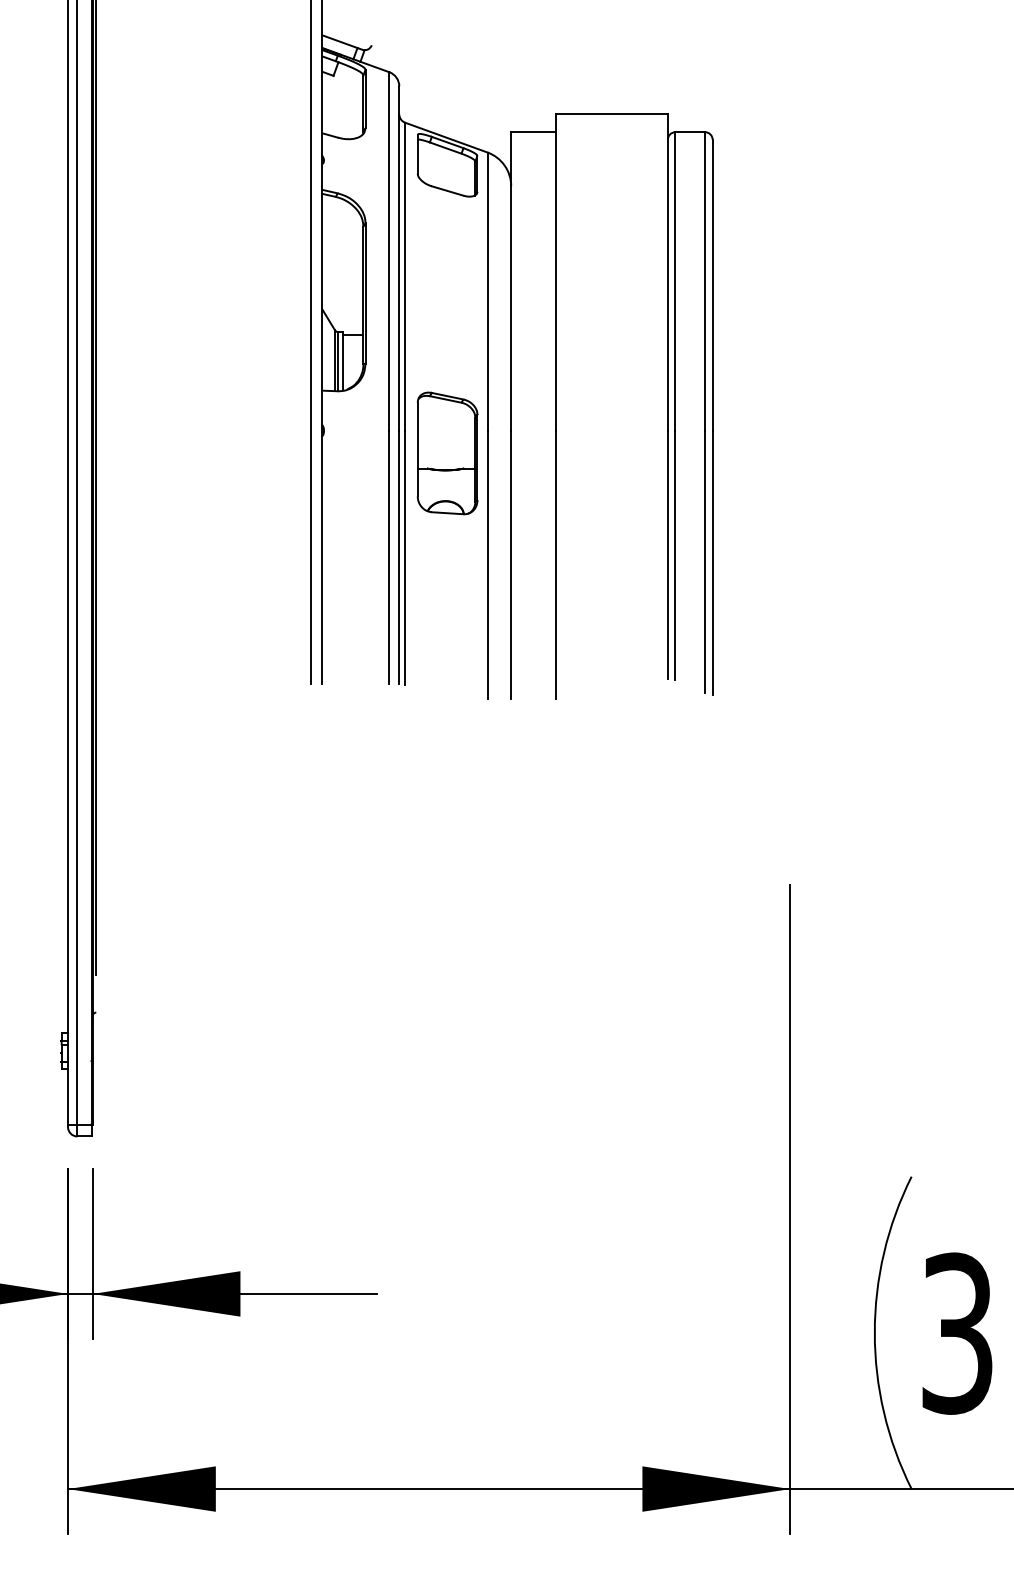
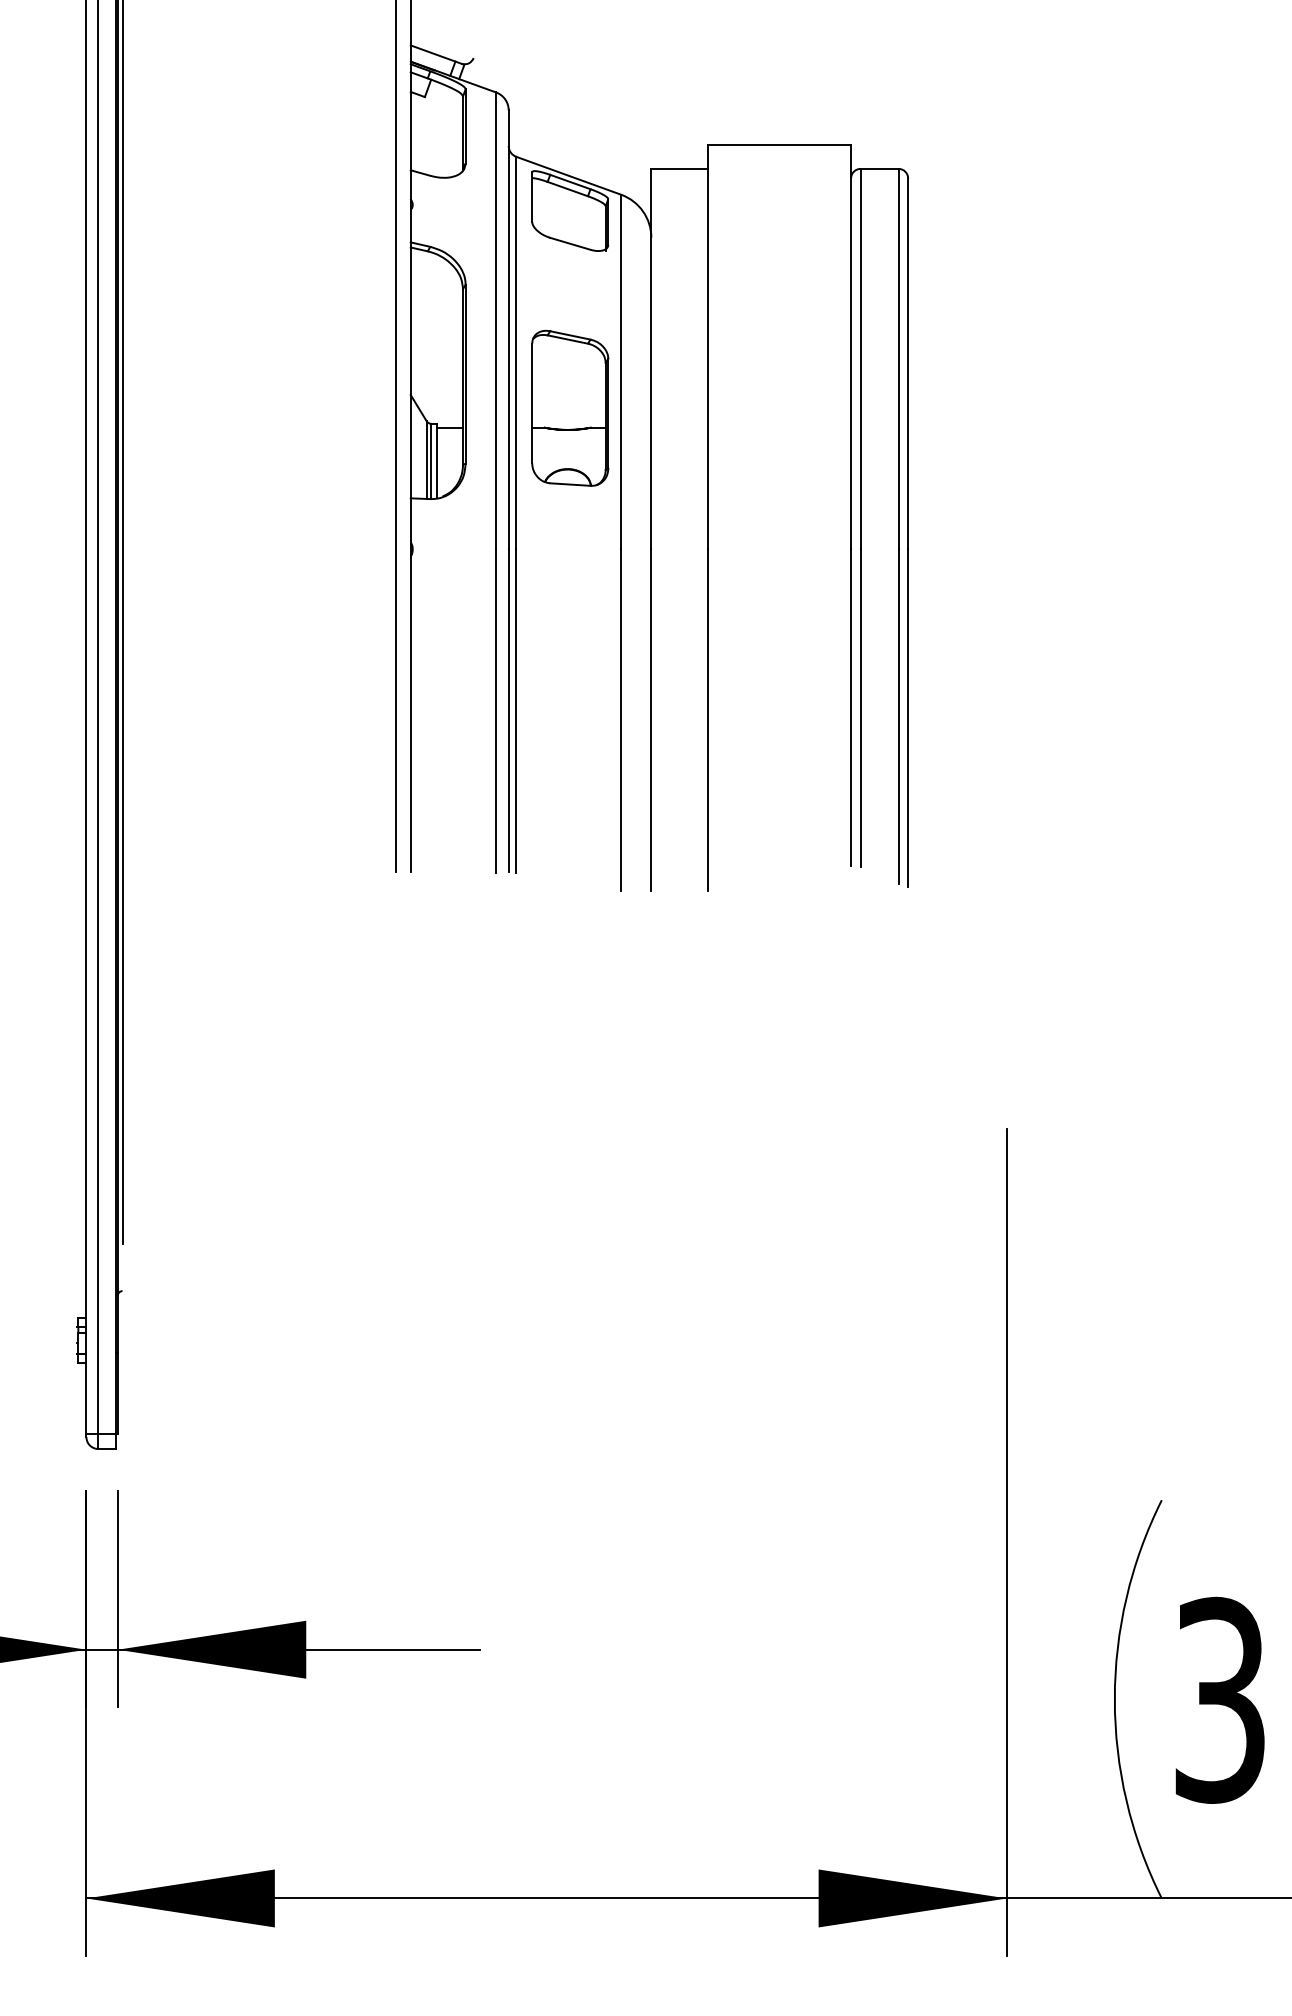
part: (447, 452) -> (570, 407), moved

